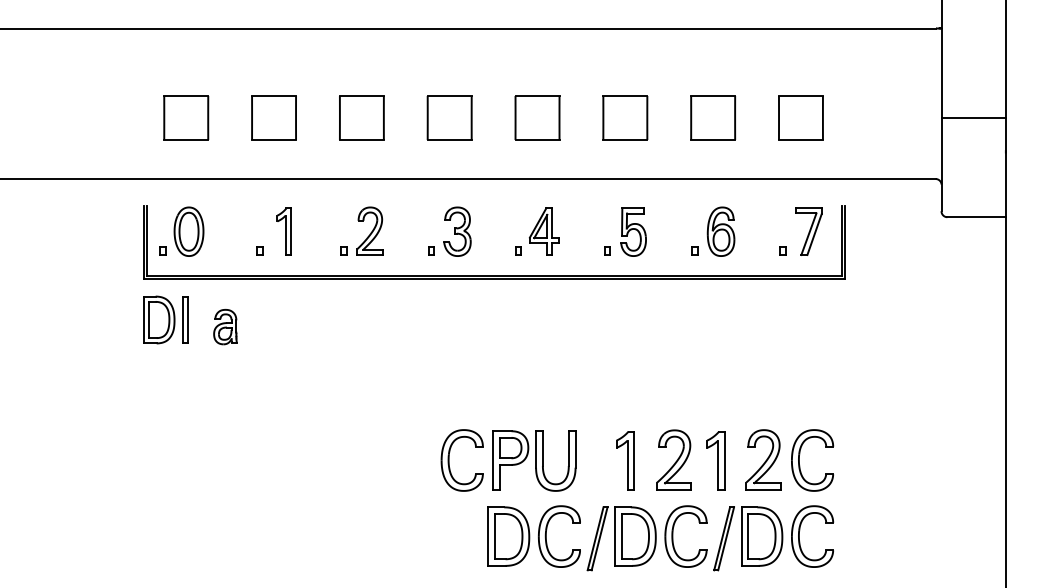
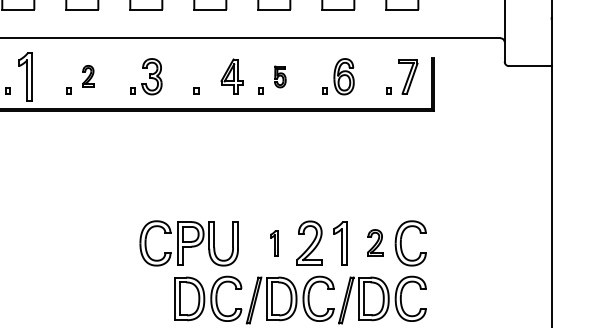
part: (369, 230) -> (87, 75), size x0.6
part: (283, 231) -> (25, 76), size x1.4
part: (543, 231) -> (231, 76), moved
part: (633, 231) -> (280, 76), size x0.6
part: (763, 459) -> (375, 242), size x0.6
part: (625, 460) -> (274, 243), size x0.6

